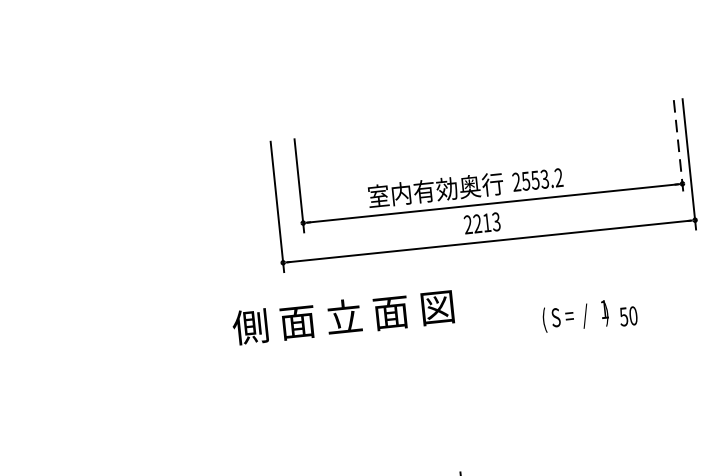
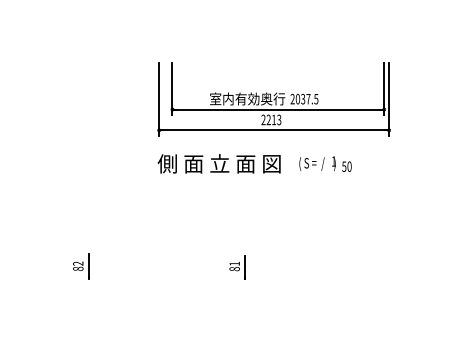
line: (679, 146) -> (384, 88), dashed -> solid
text: (541, 178) -> (306, 98), 2553.2 -> 2037.5
text: (589, 314) -> (325, 163), moved
text: (341, 316) -> (218, 163), moved

